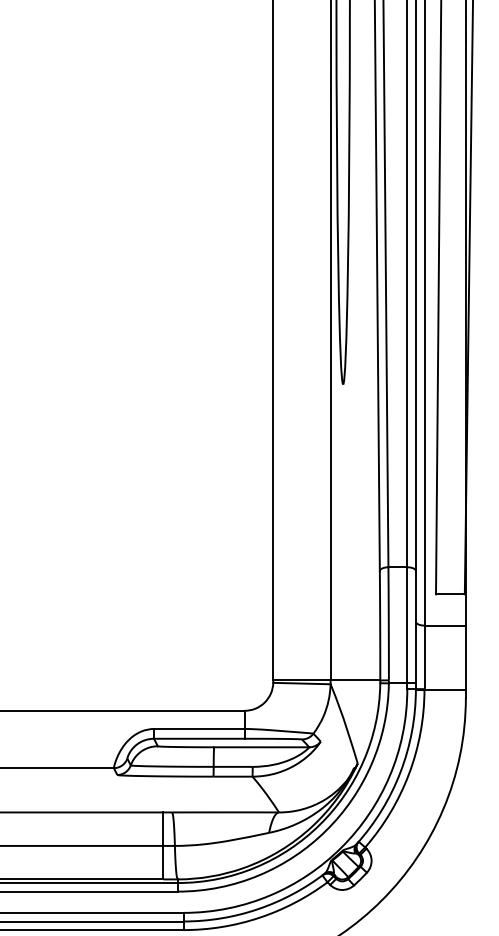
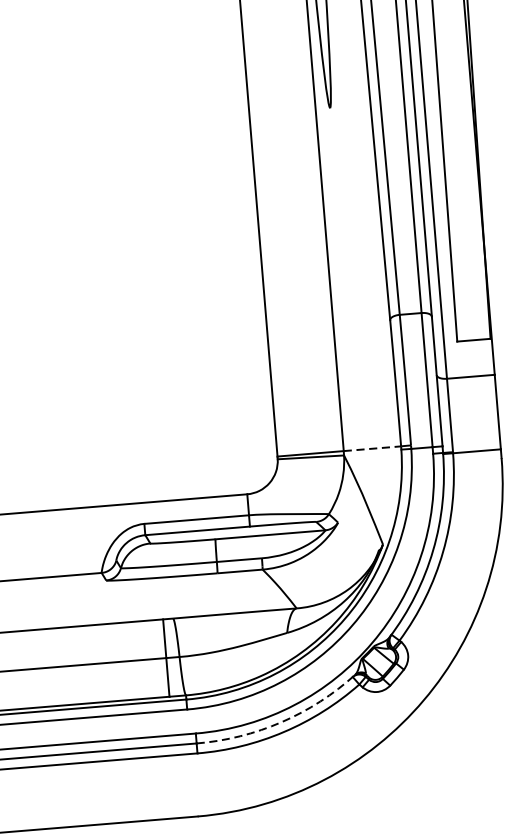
line: (355, 680) -> (372, 448), solid -> dashed
arc: (258, 909) -> (282, 722), solid -> dashed

